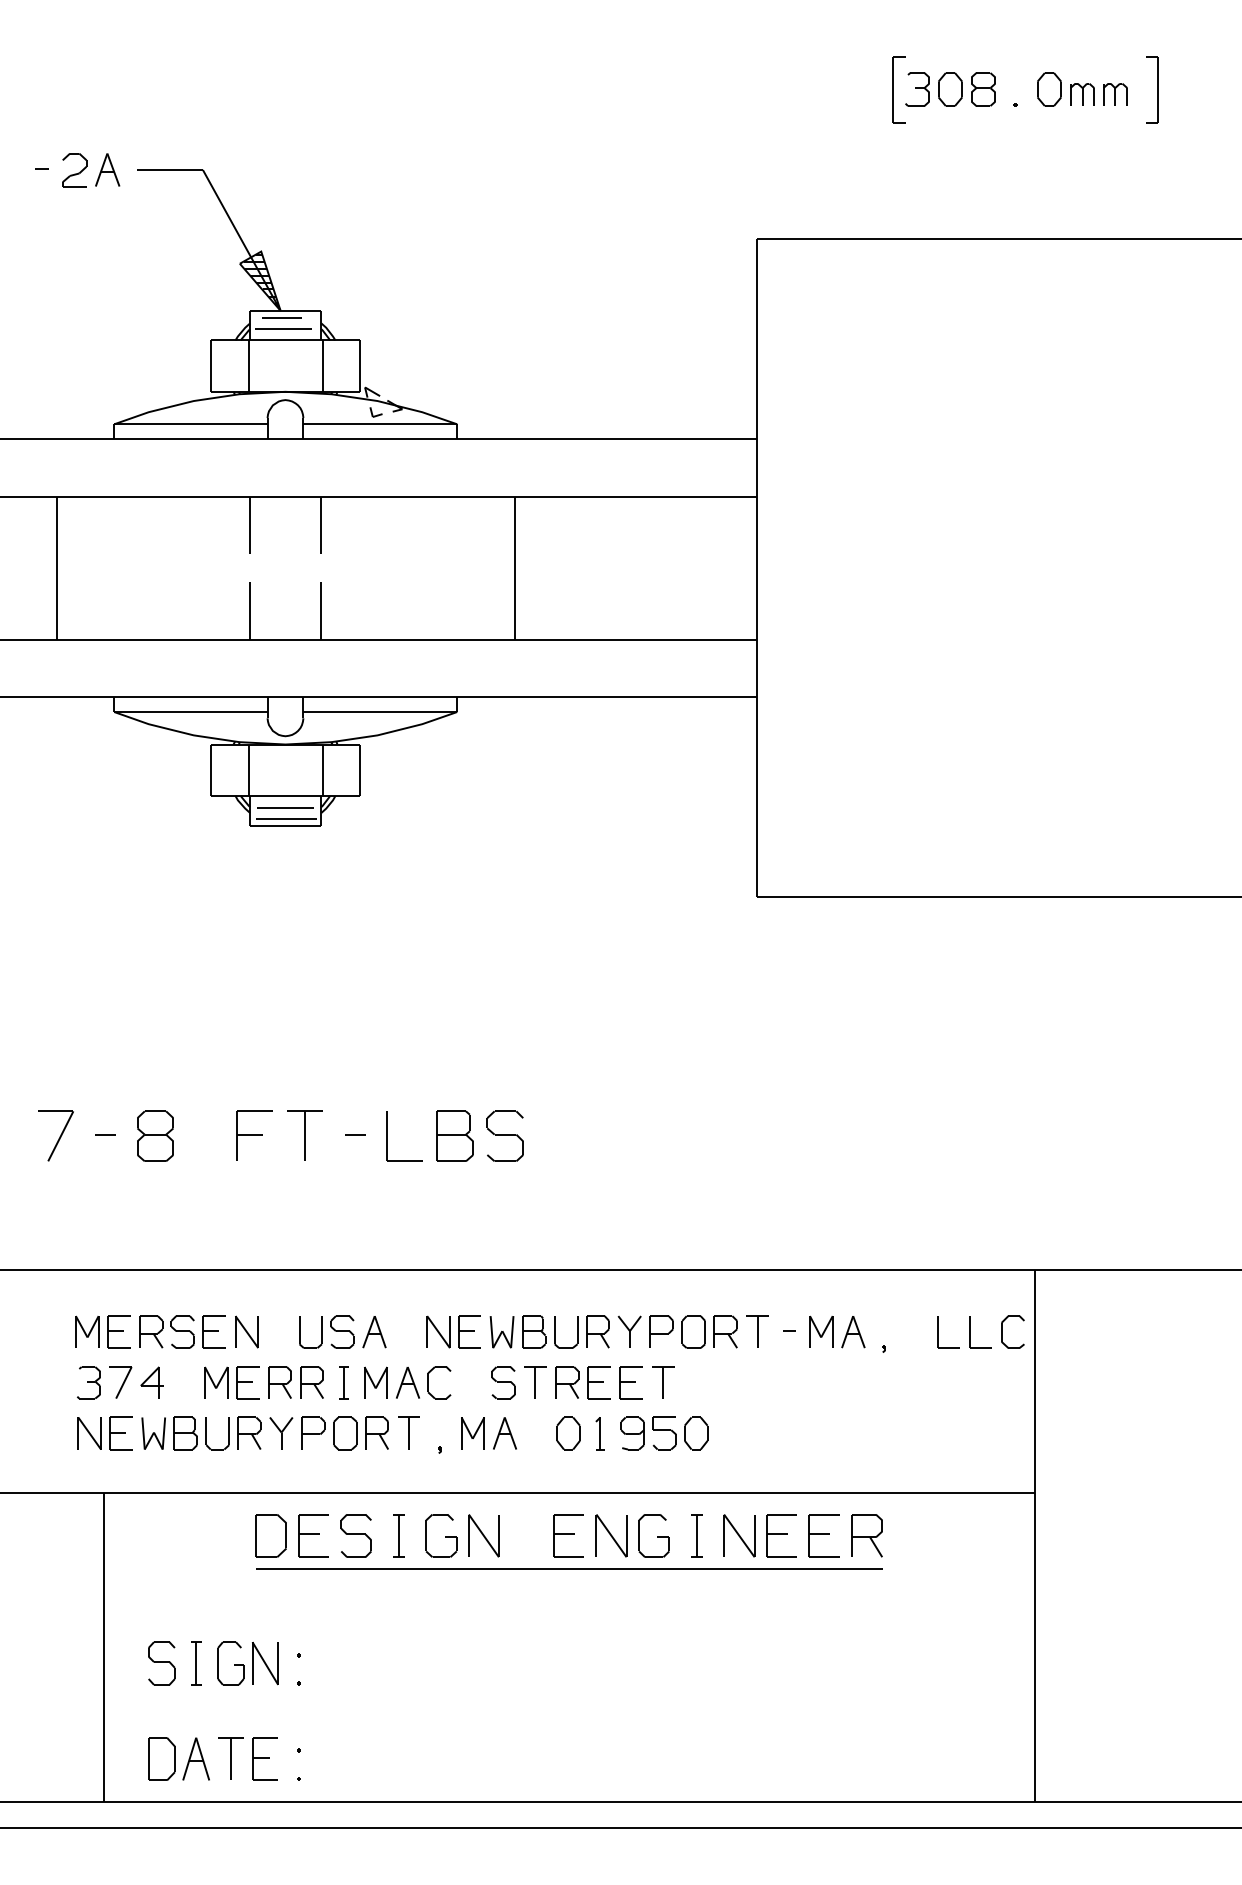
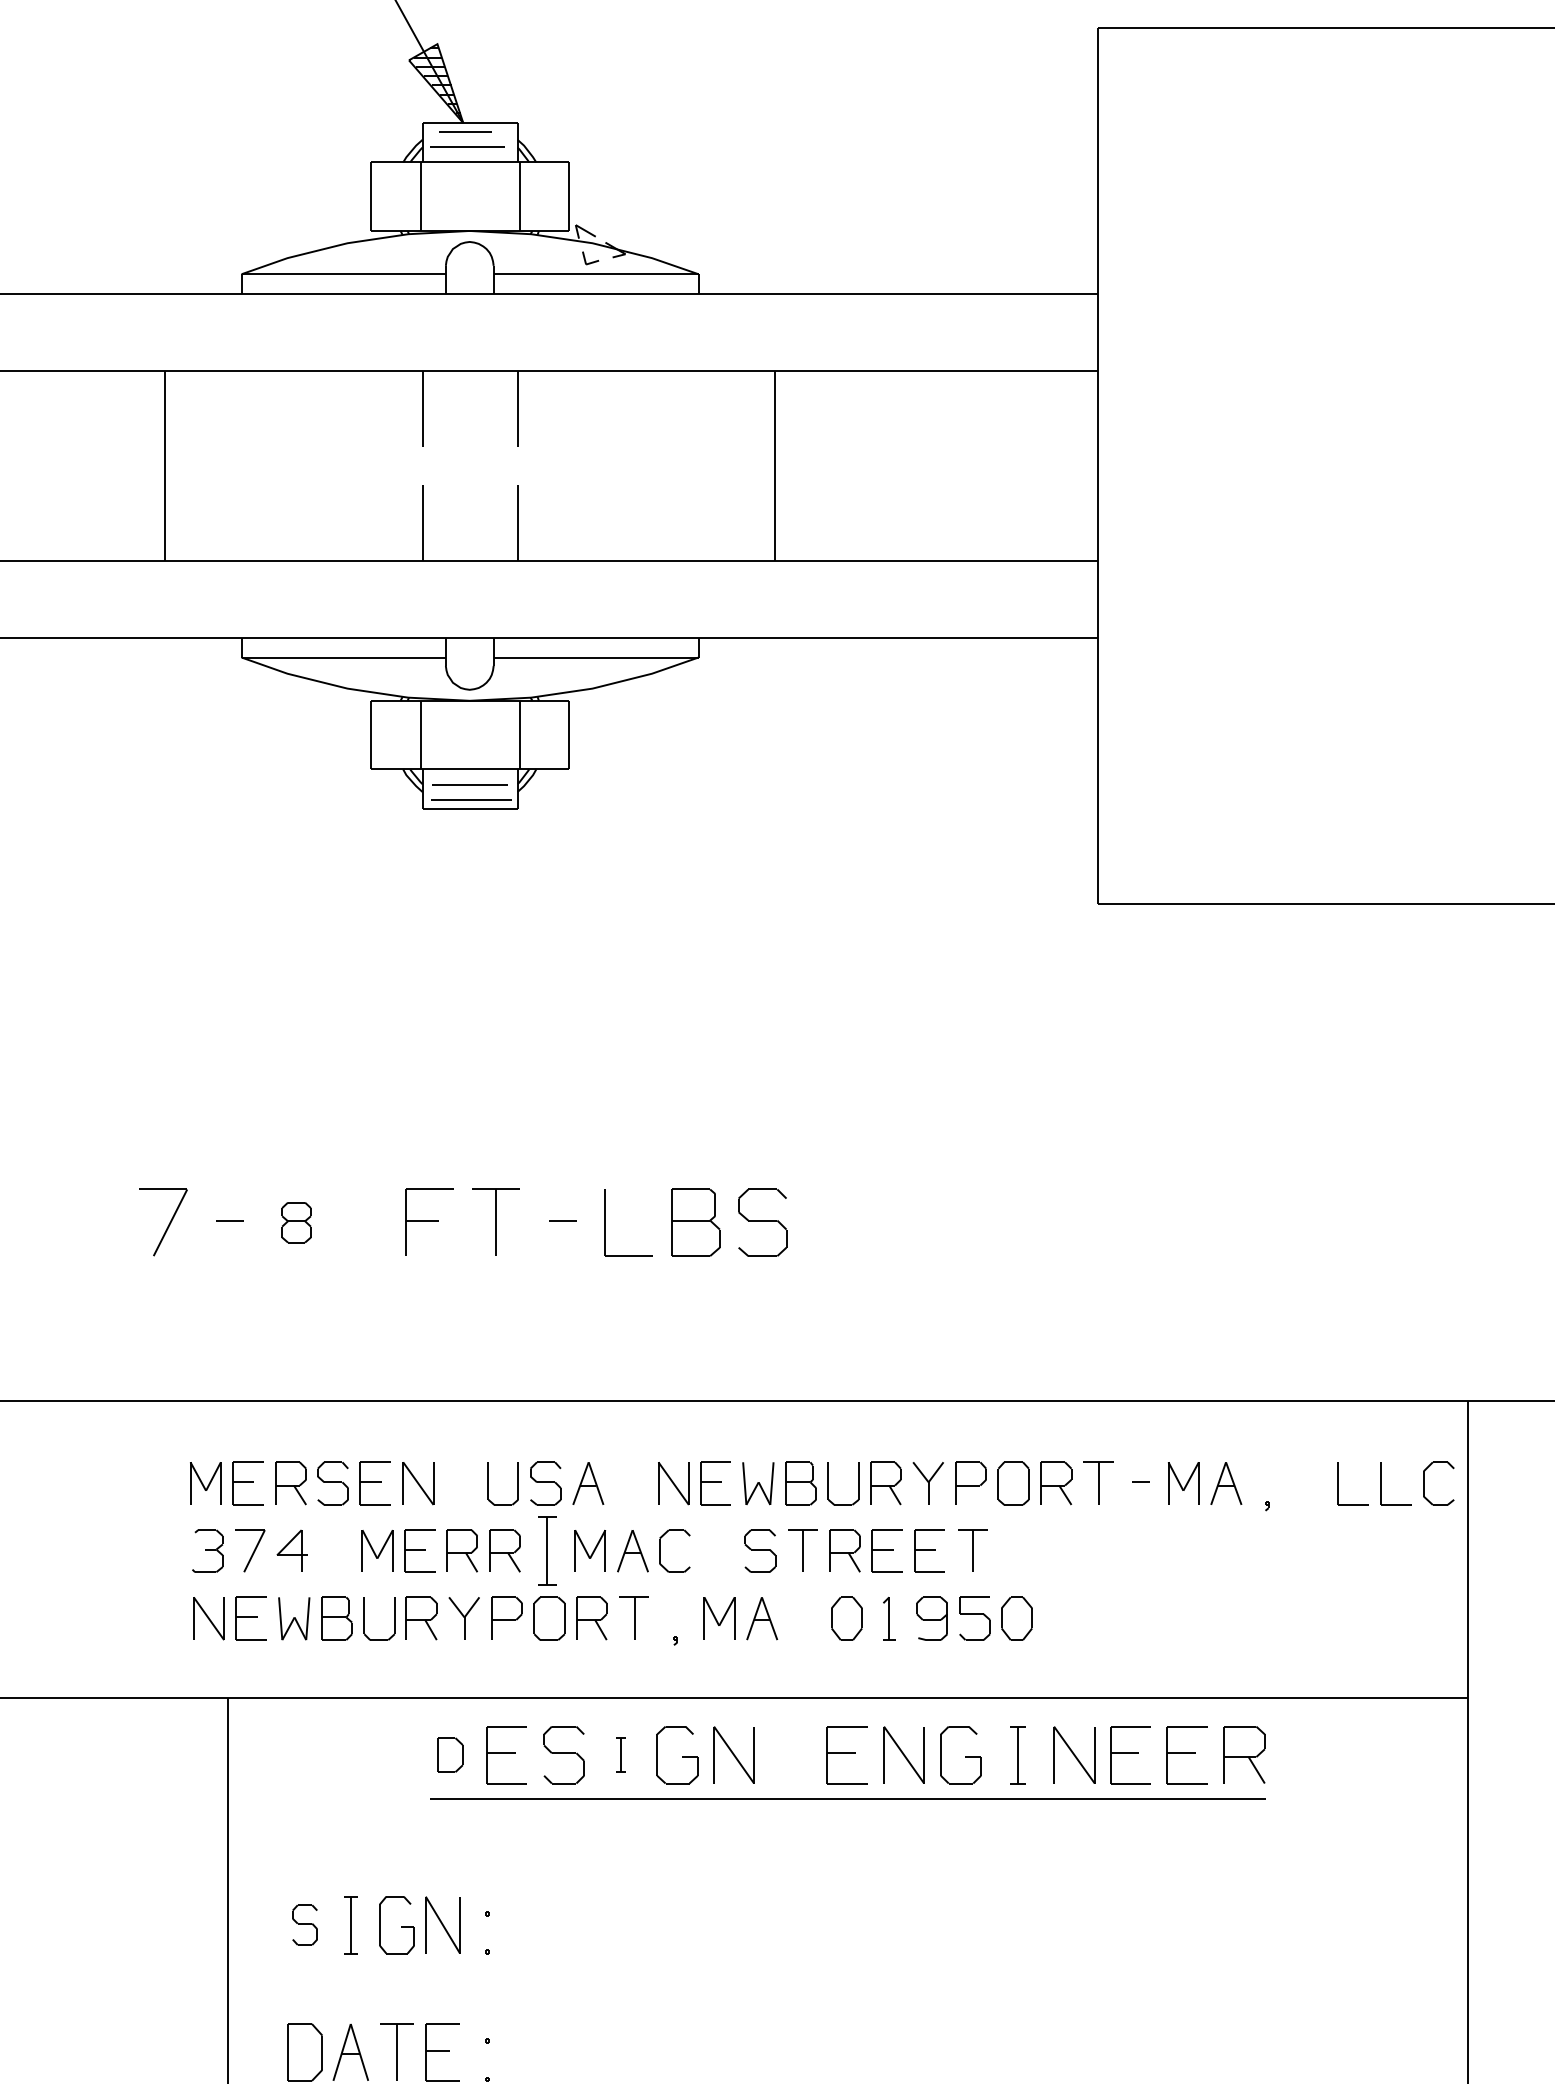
part: (155, 1135) -> (296, 1221), size x0.6
part: (343, 1382) -> (547, 1550), size x1.6
part: (270, 1535) -> (449, 1754), size x0.6
part: (398, 1535) -> (620, 1754), size x0.6
part: (161, 1663) -> (304, 1925), size x0.7

